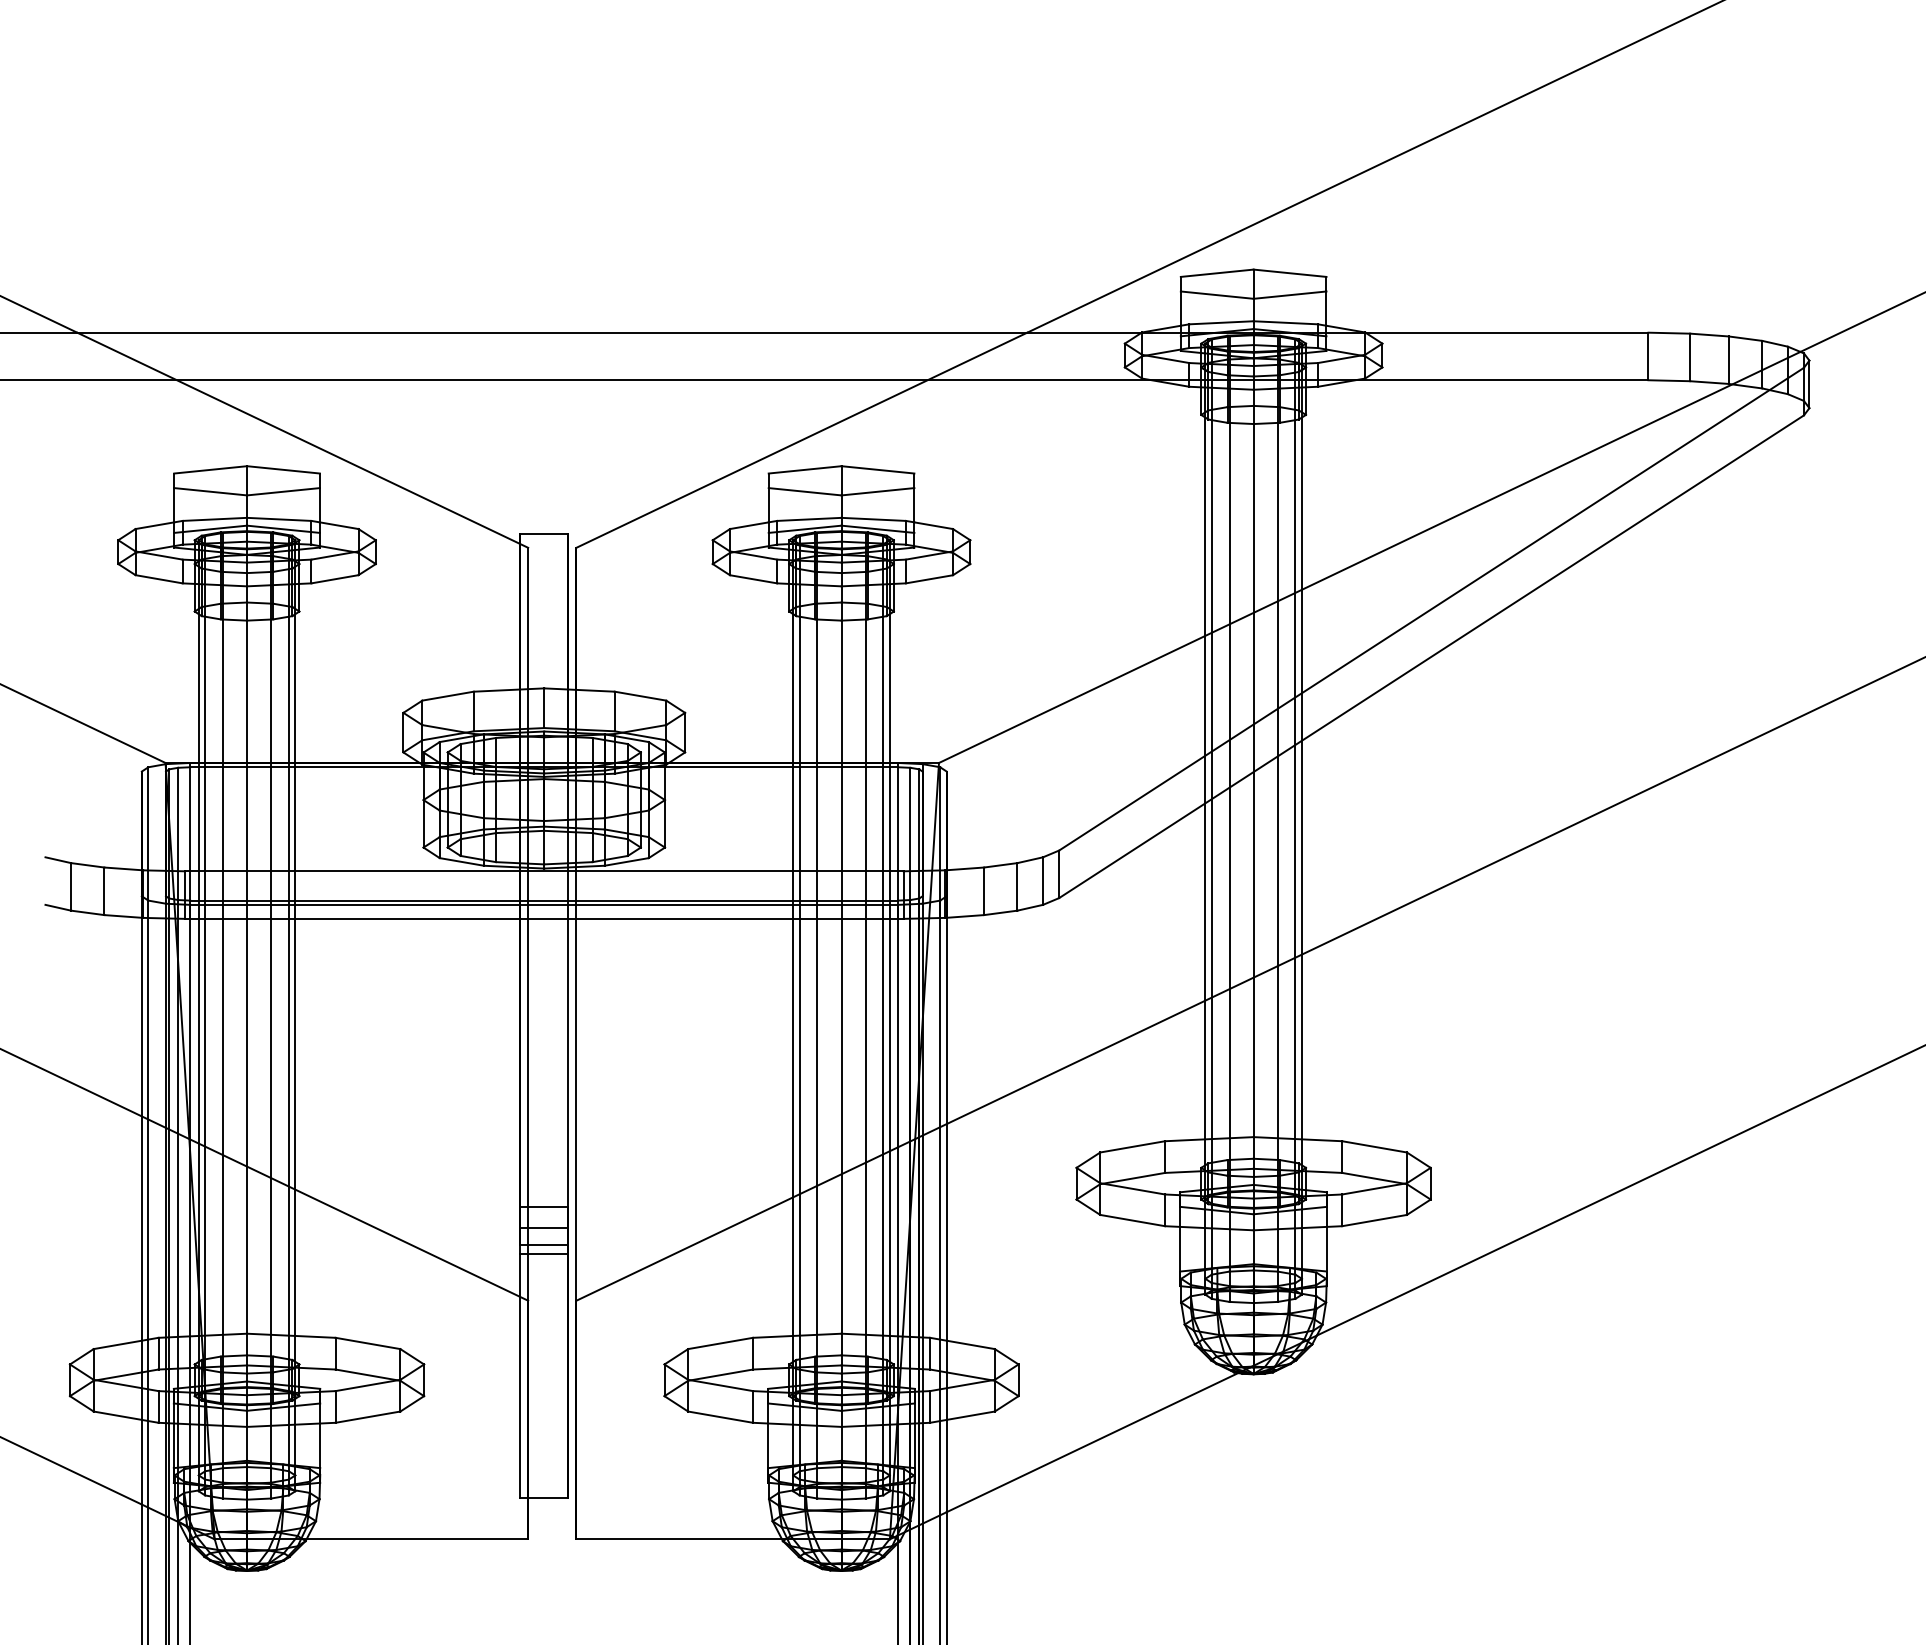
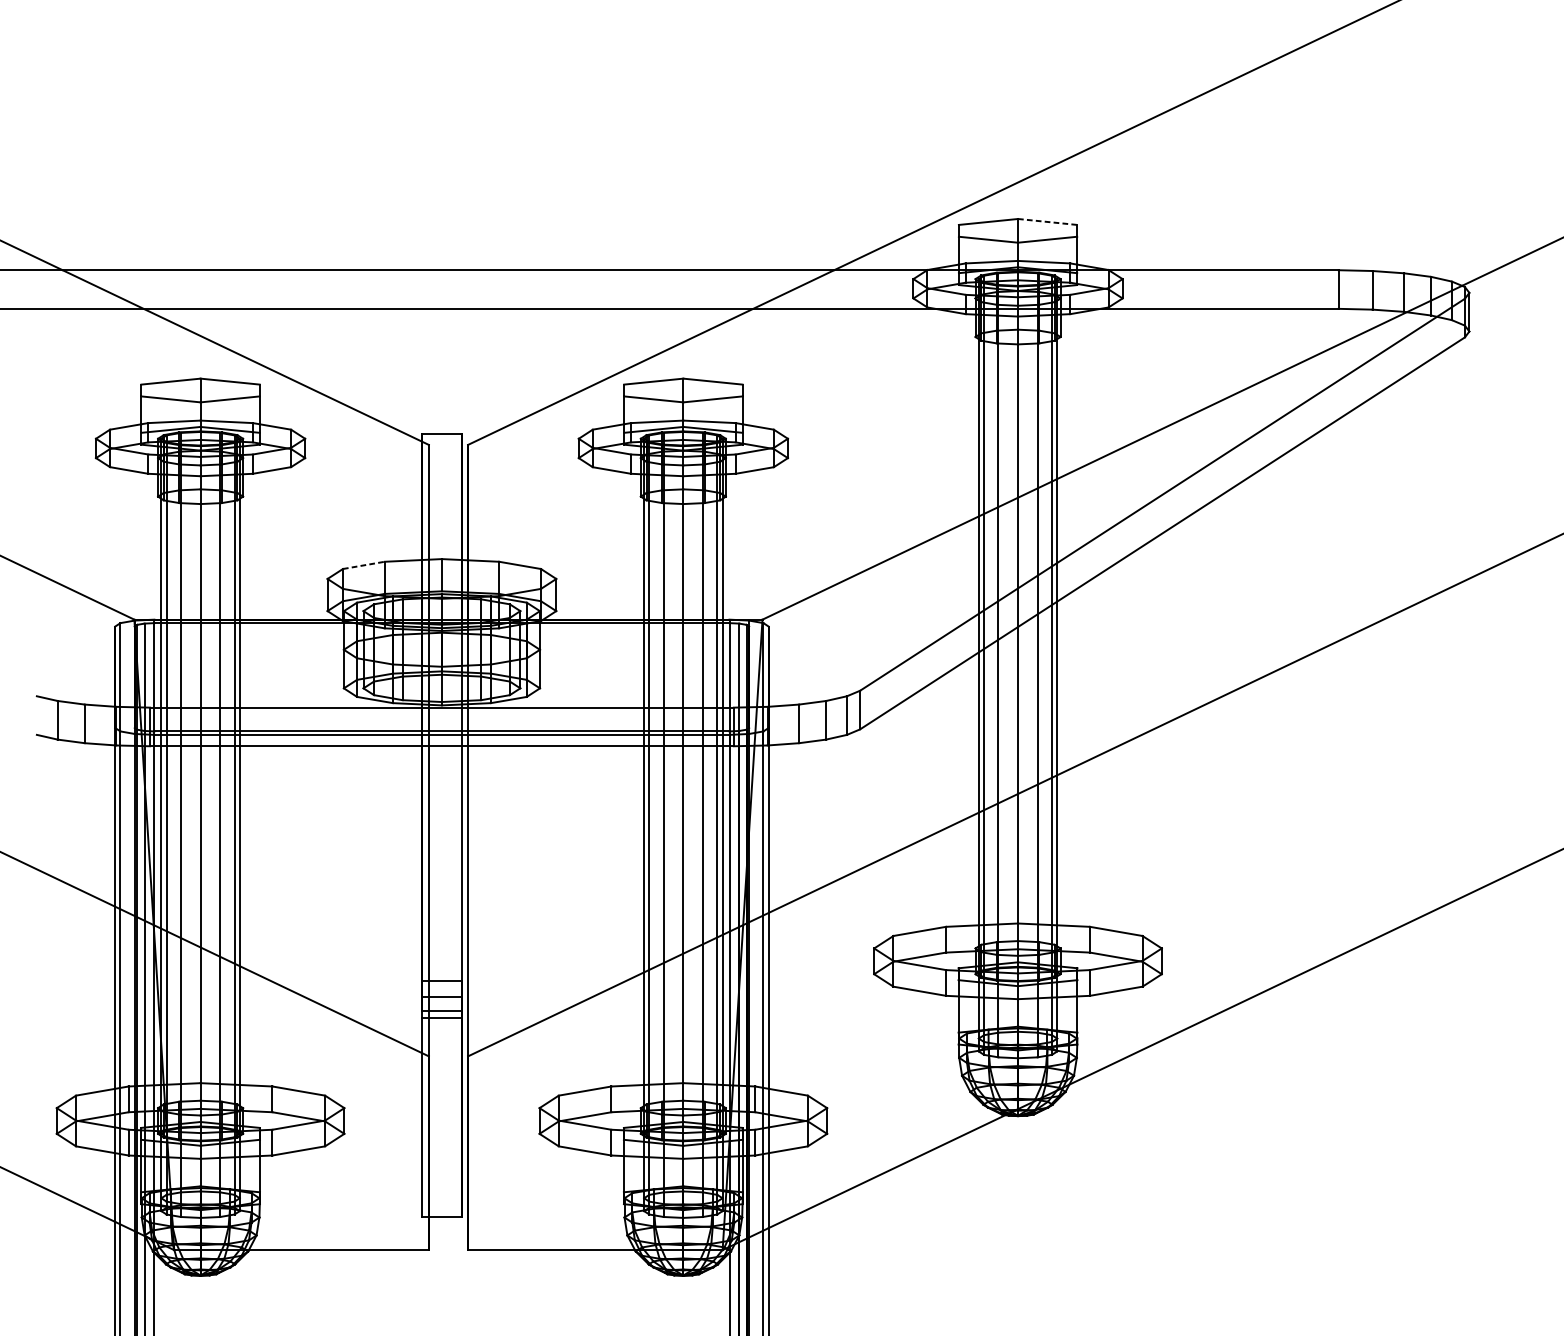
line: (1290, 273) -> (1047, 222), solid -> dashed
line: (448, 696) -> (364, 565), solid -> dashed

